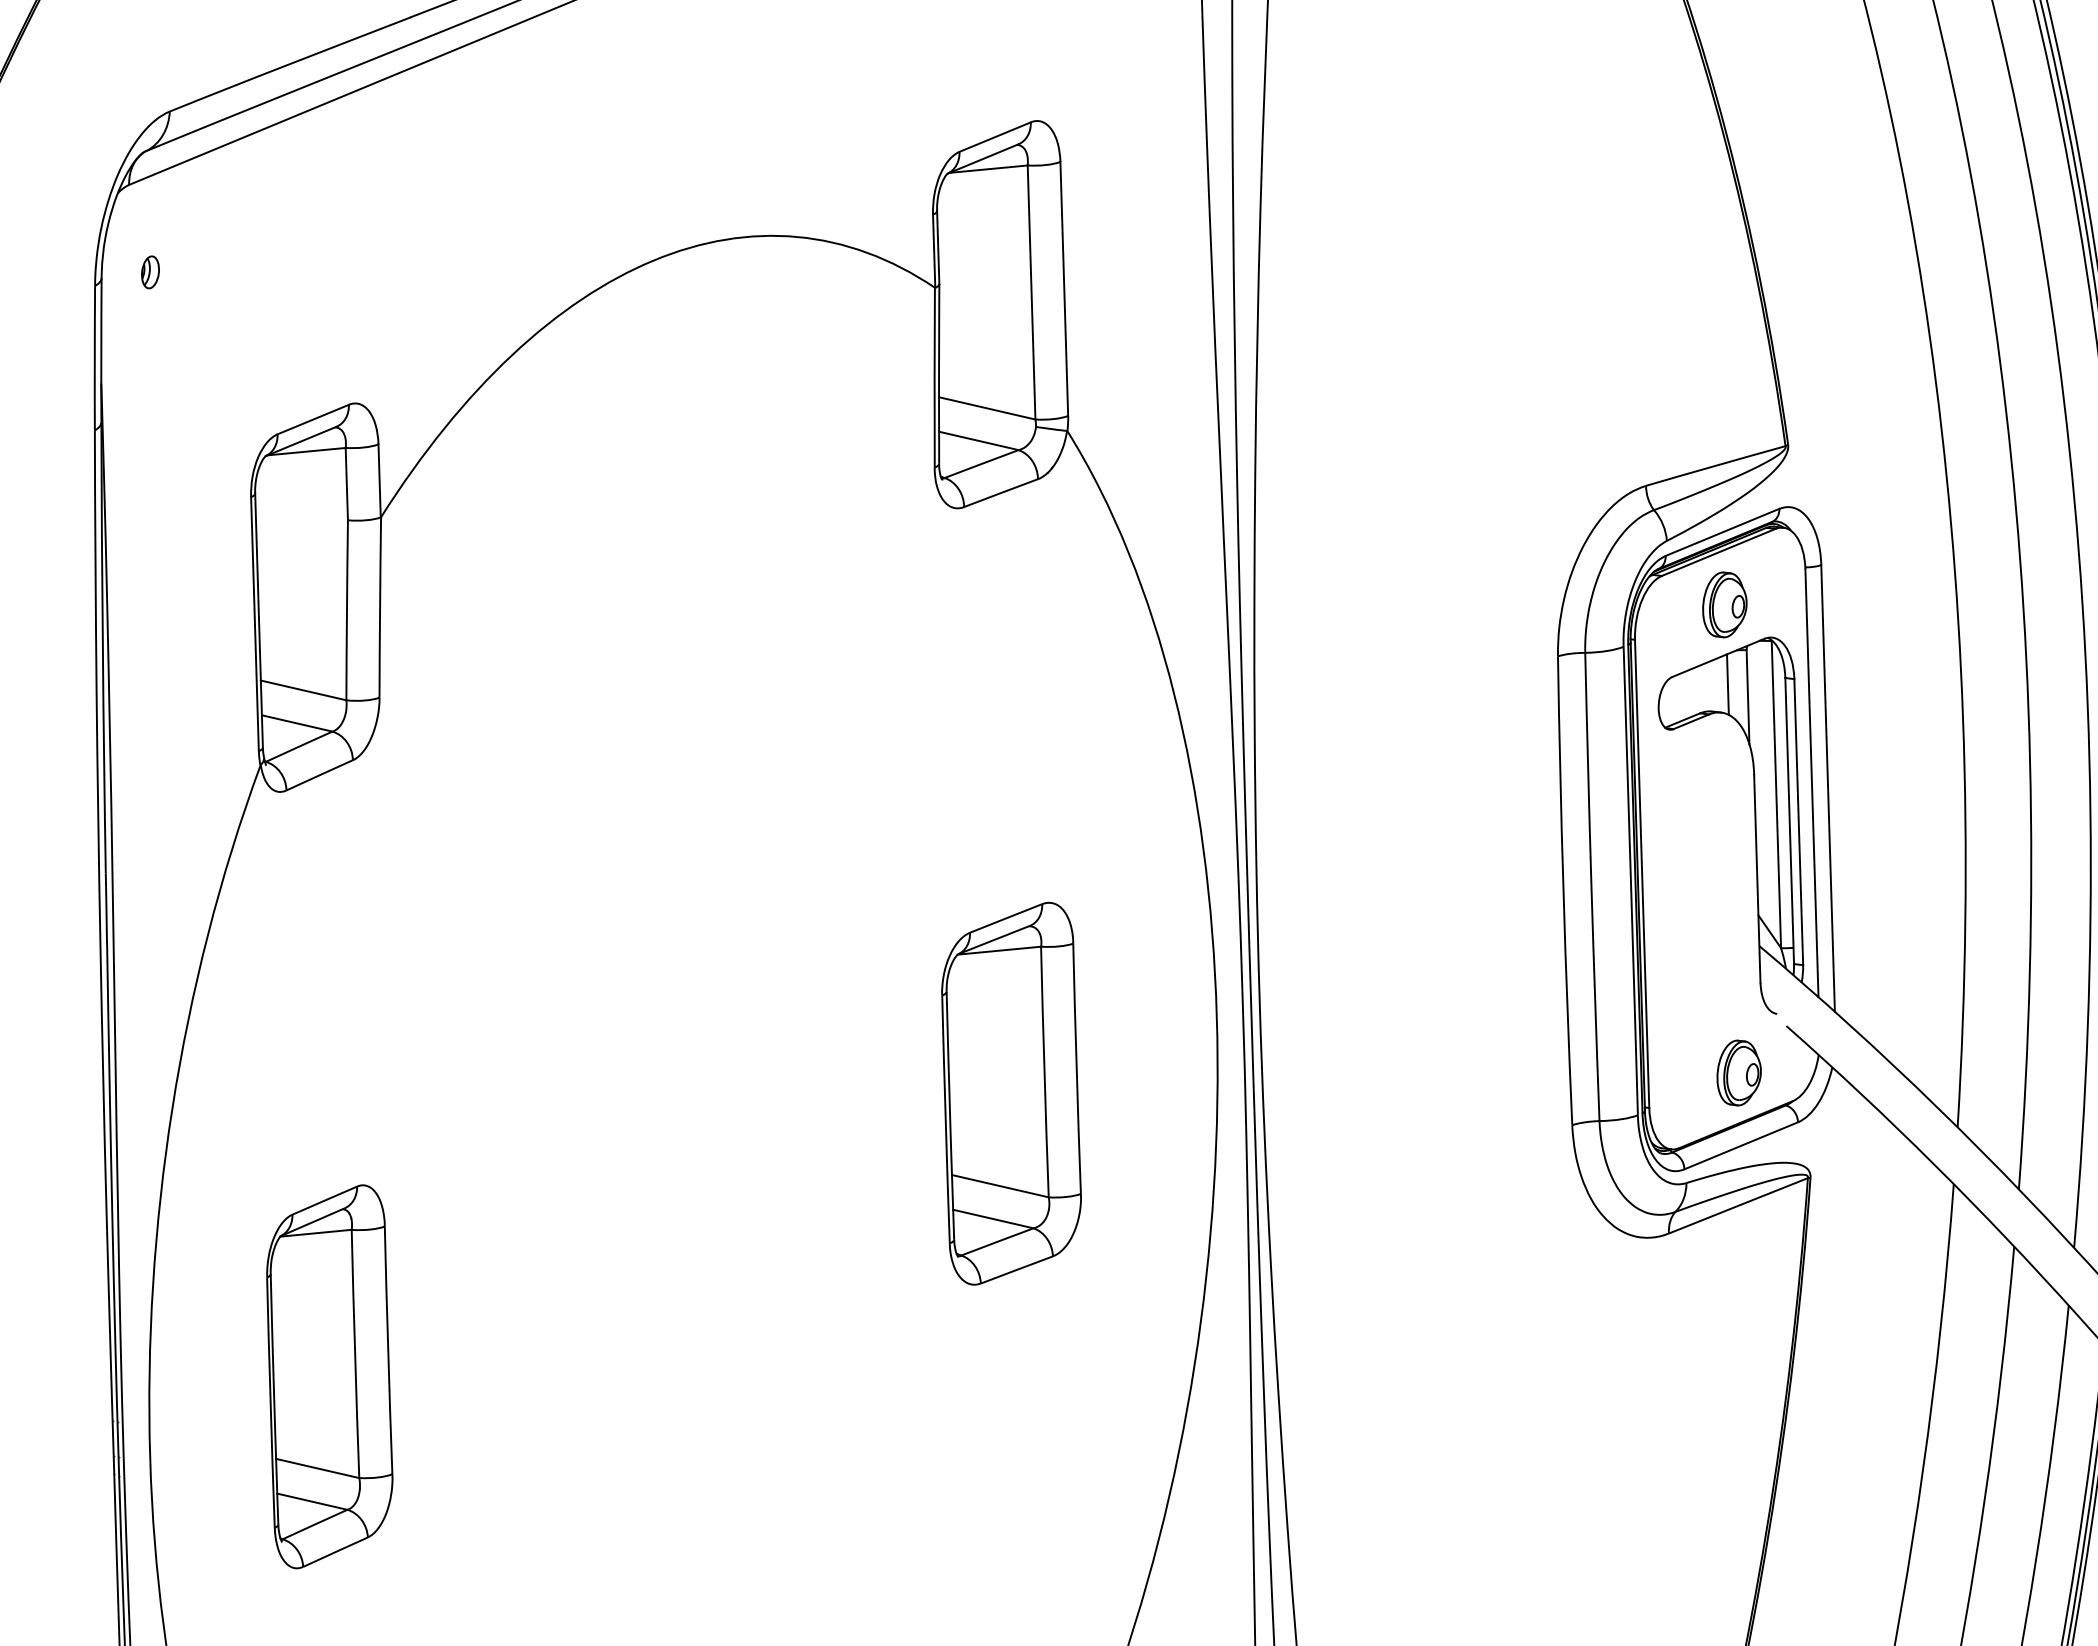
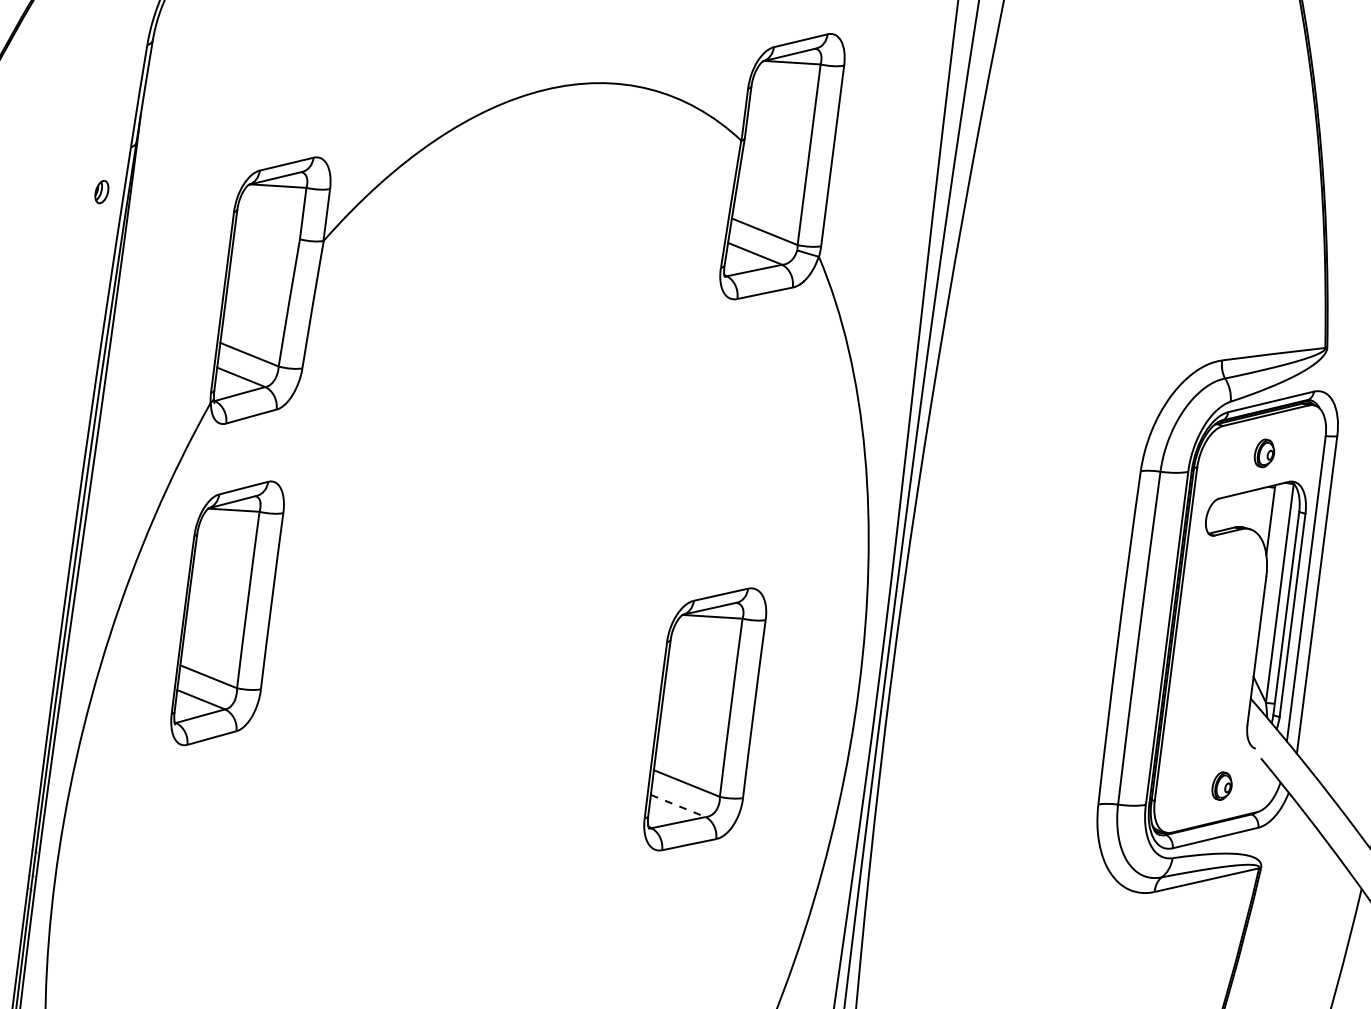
part: (150, 272) -> (101, 192), moved
part: (1724, 604) -> (1264, 453), size x0.6
line: (1727, 684) -> (1257, 510), removed
part: (1738, 1072) -> (1221, 785), size x0.6
line: (993, 1219) -> (678, 806), solid -> dashed
part: (329, 1376) -> (227, 613), moved

